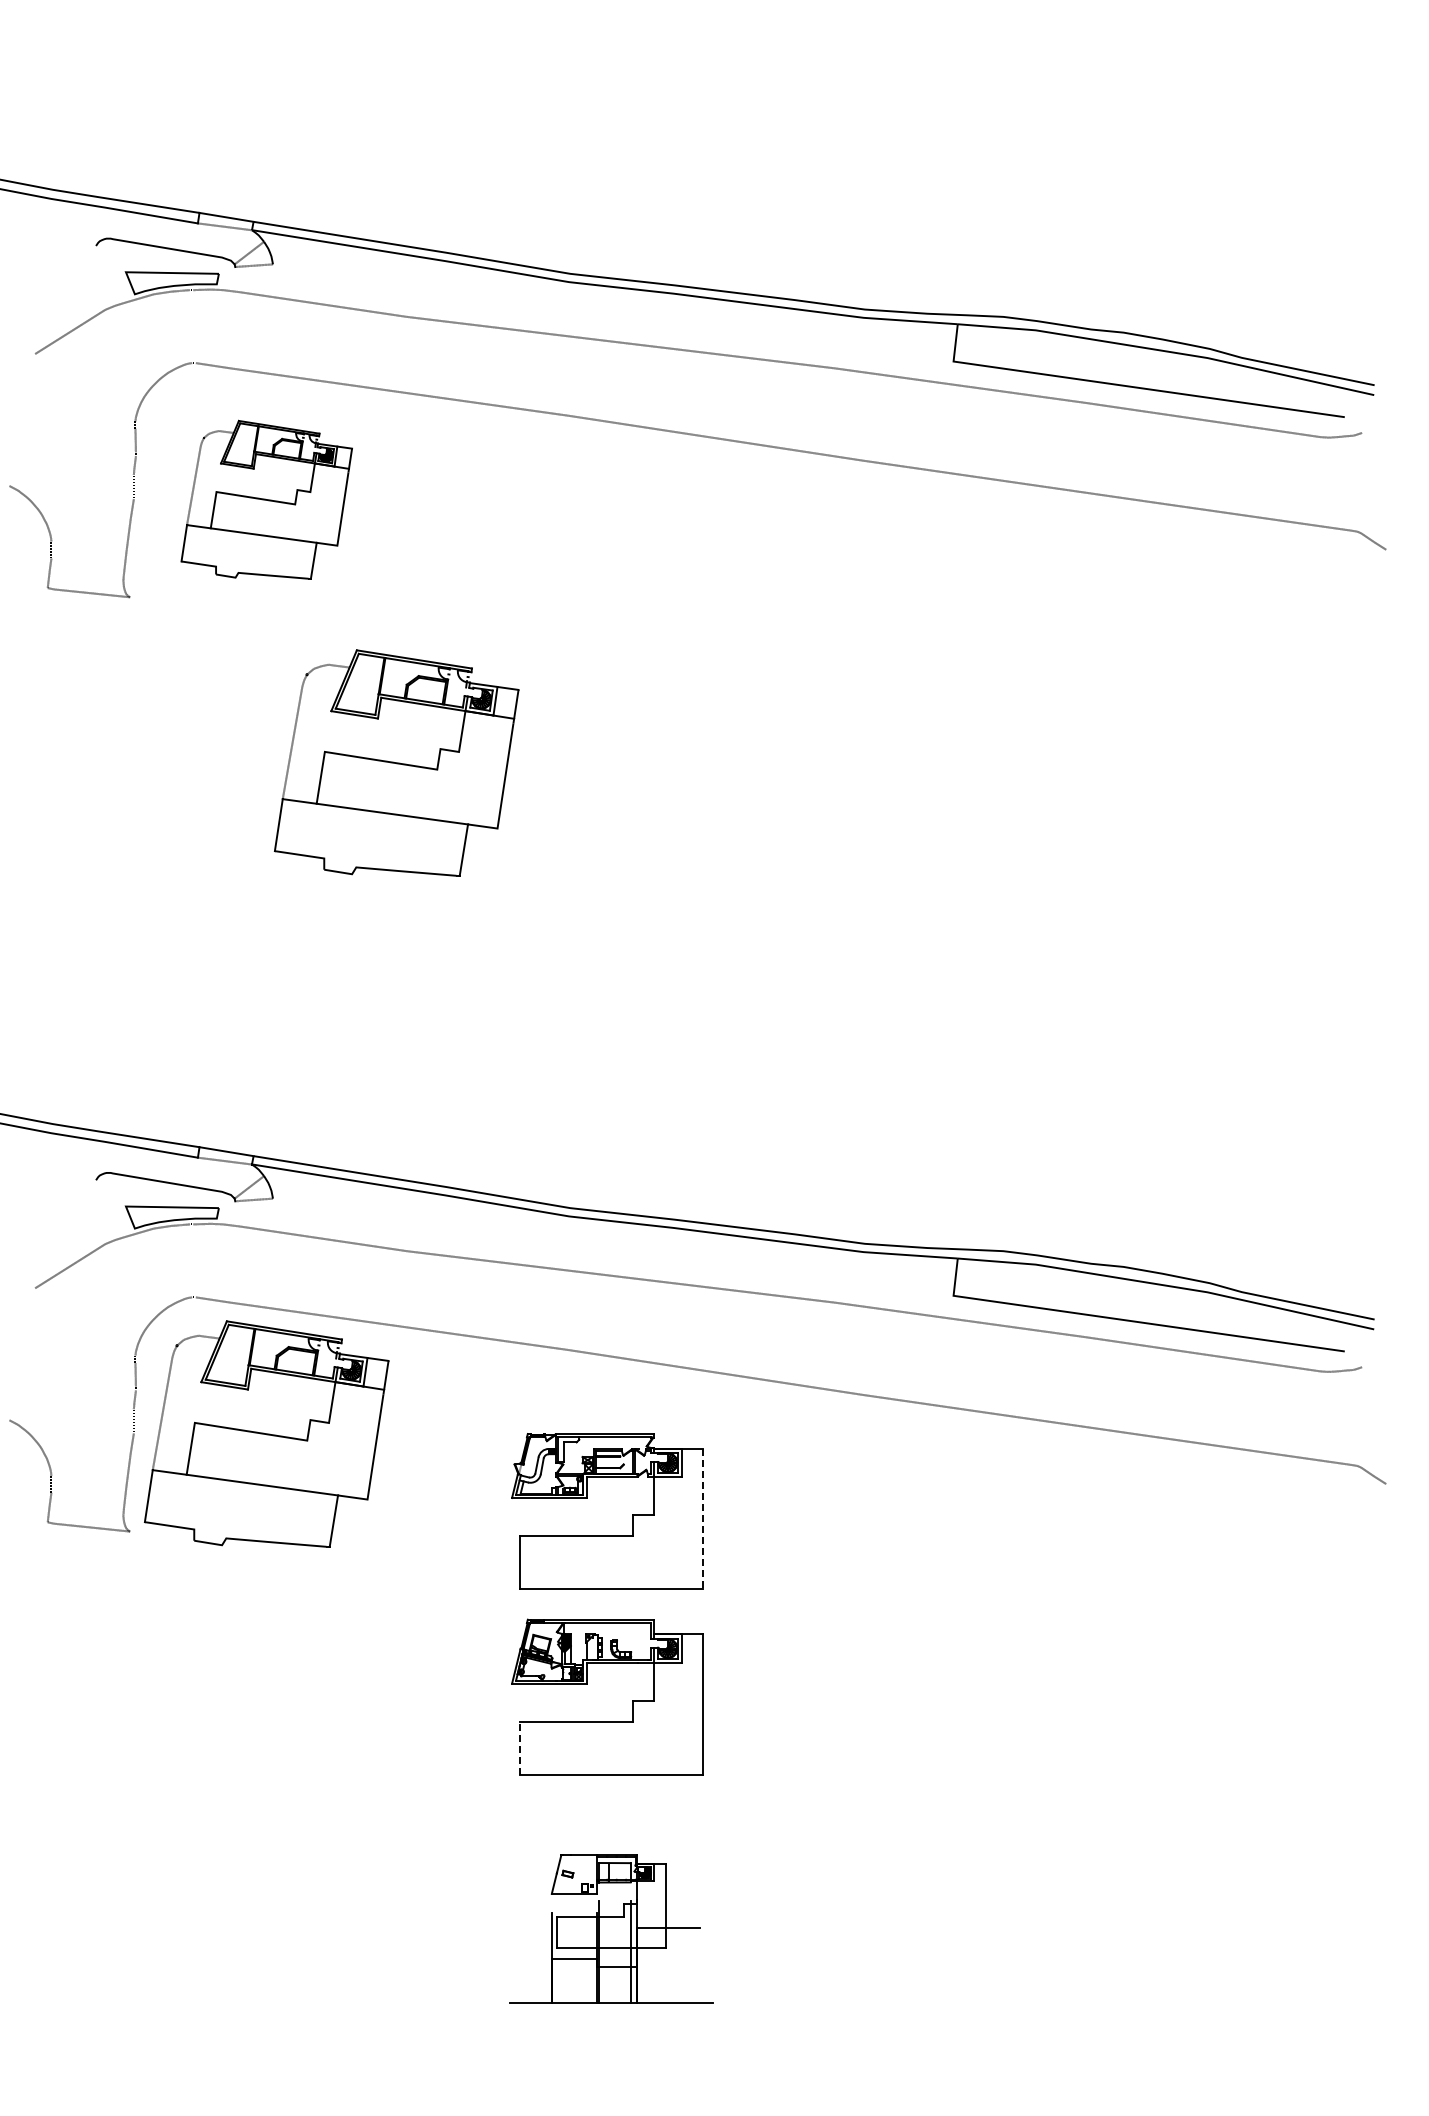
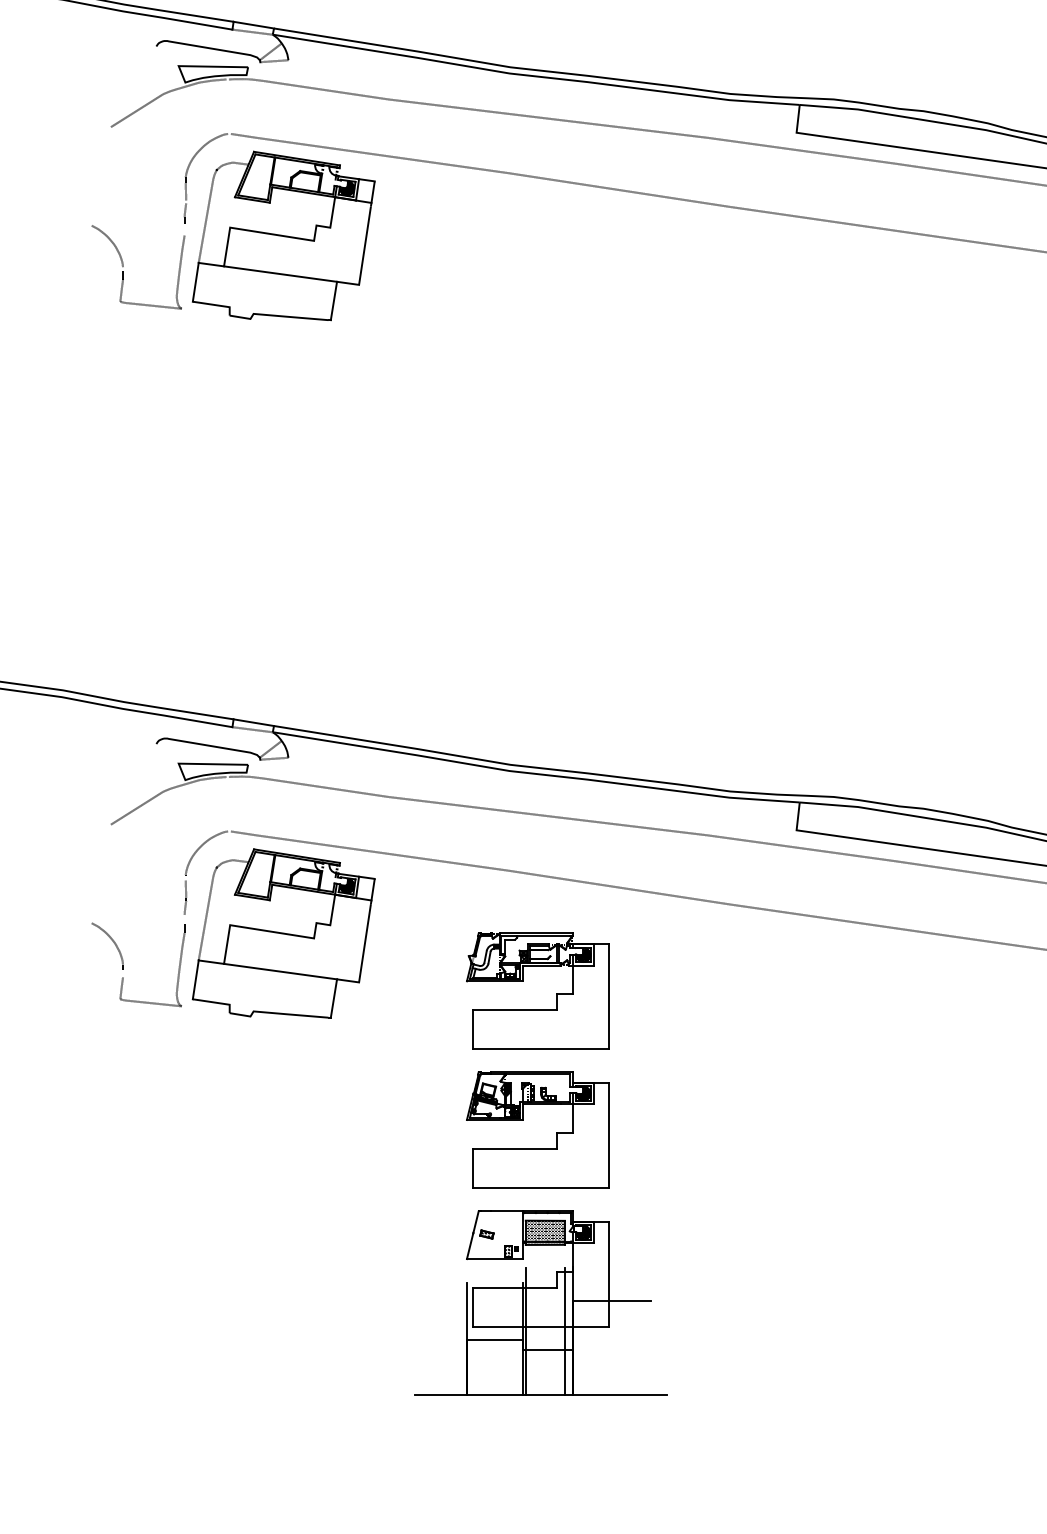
part: (266, 499) -> (283, 235), size x1.43
part: (396, 762) -> (380, 432), removed
line: (702, 1519) -> (609, 997), dashed -> solid
line: (520, 1747) -> (473, 1167), dashed -> solid
part: (611, 1929) -> (541, 1303), size x1.67

